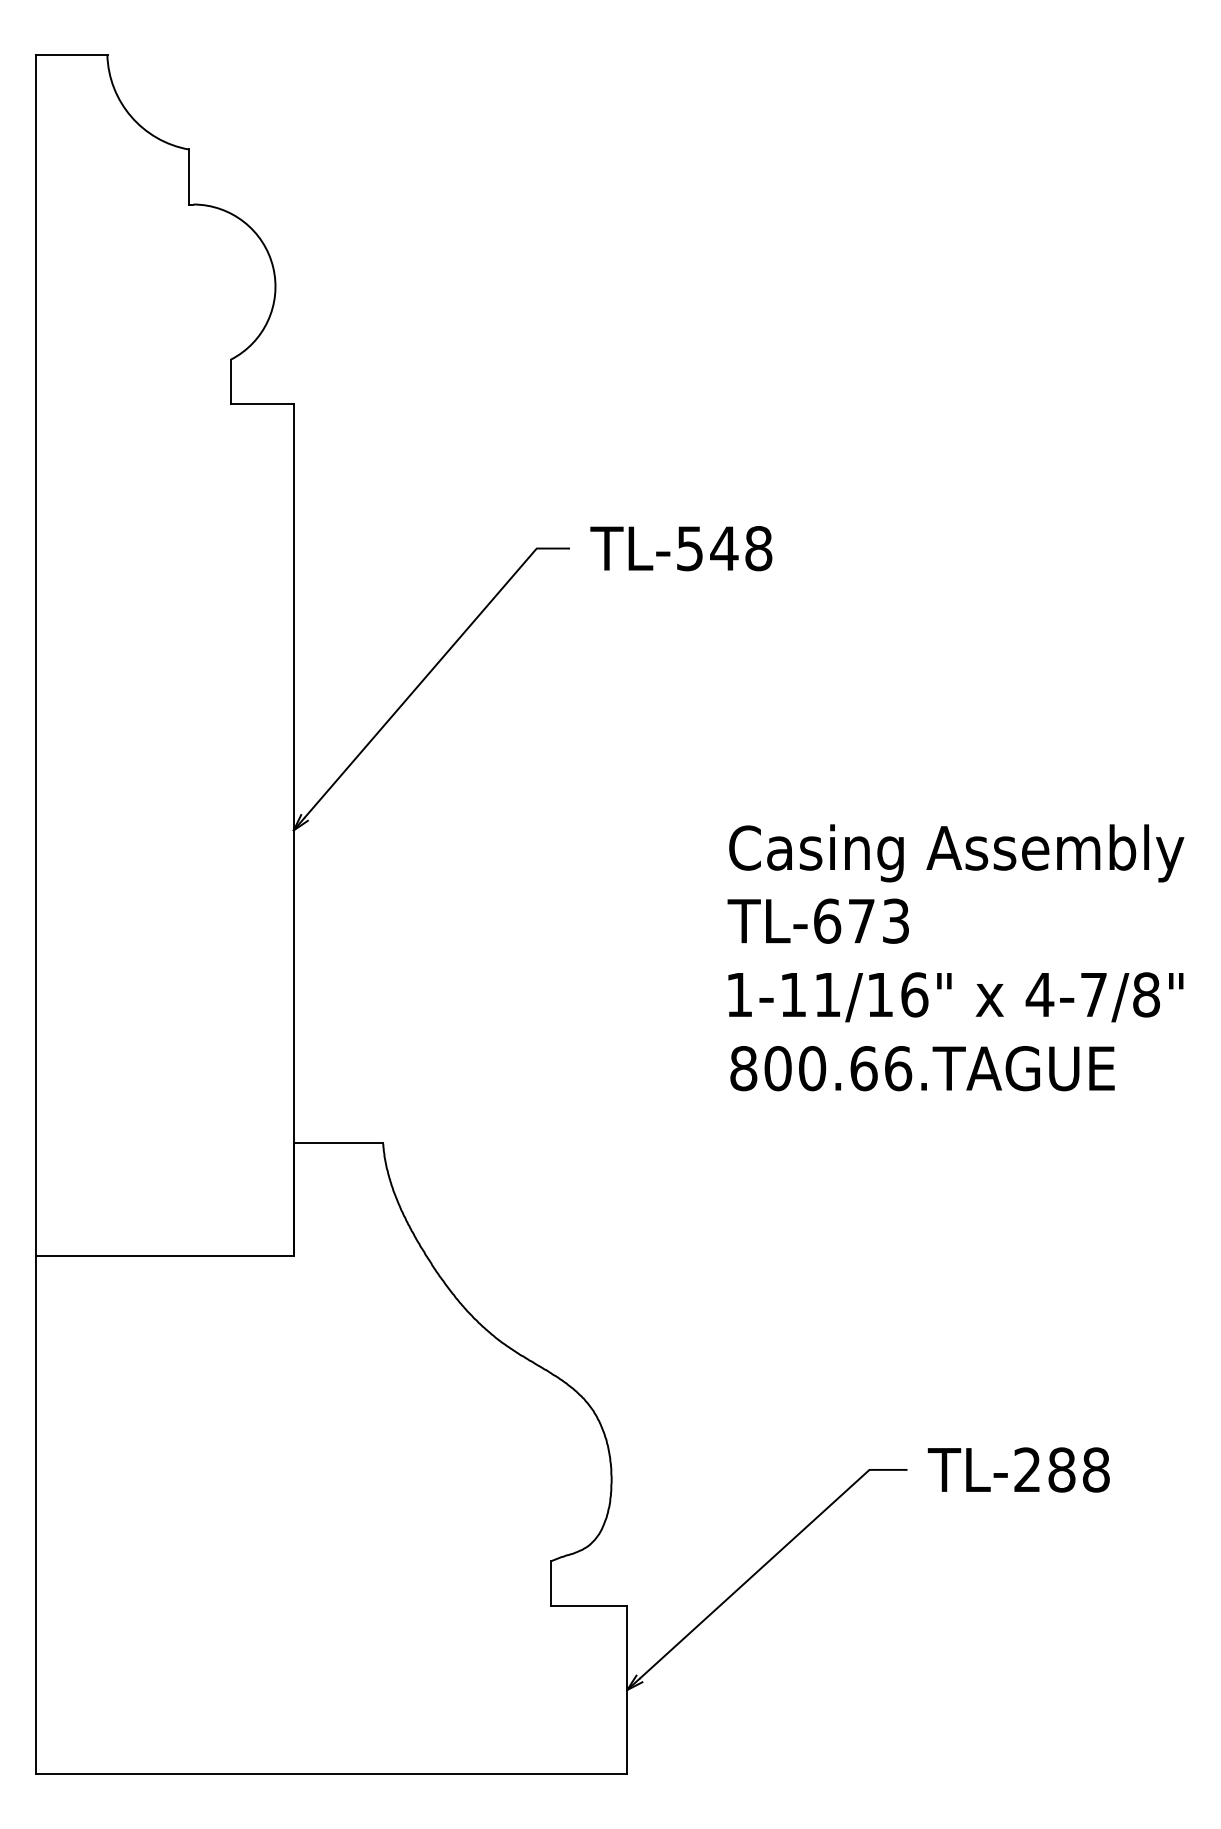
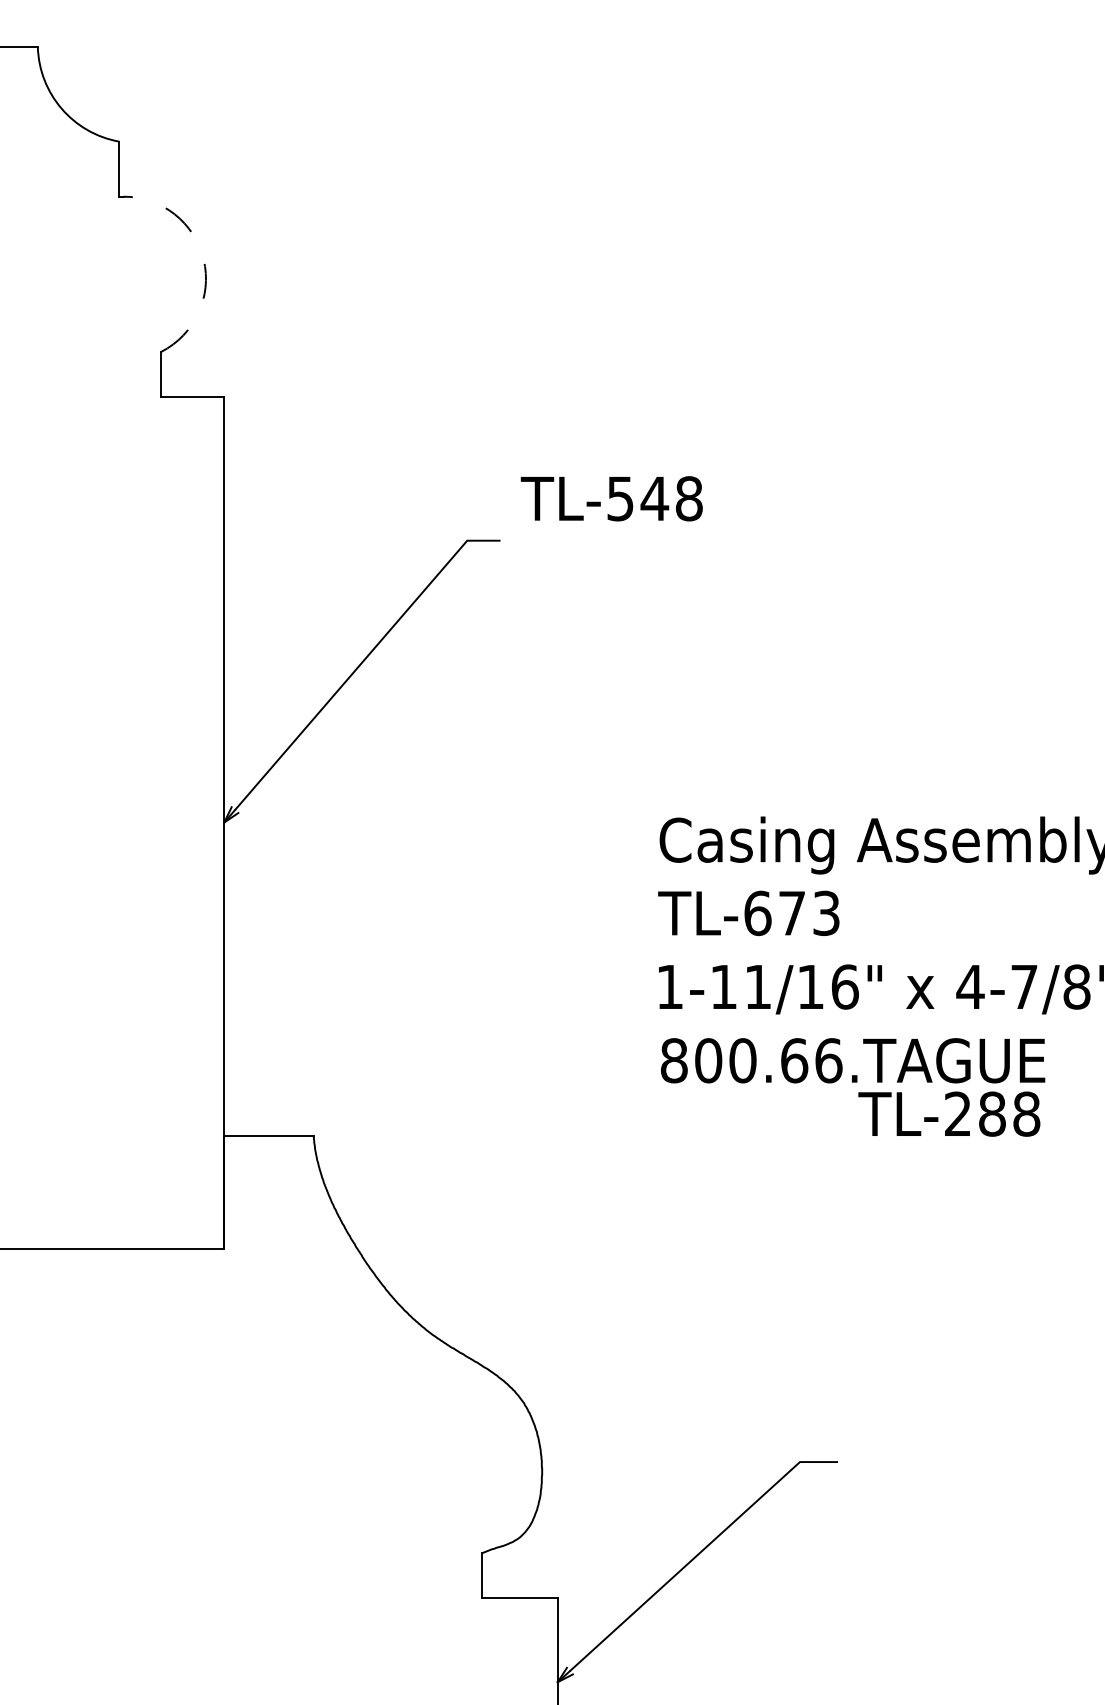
arc: (273, 267) -> (204, 259), solid -> dashed
text: (681, 548) -> (612, 498), moved
text: (1018, 1469) -> (949, 1113), moved

